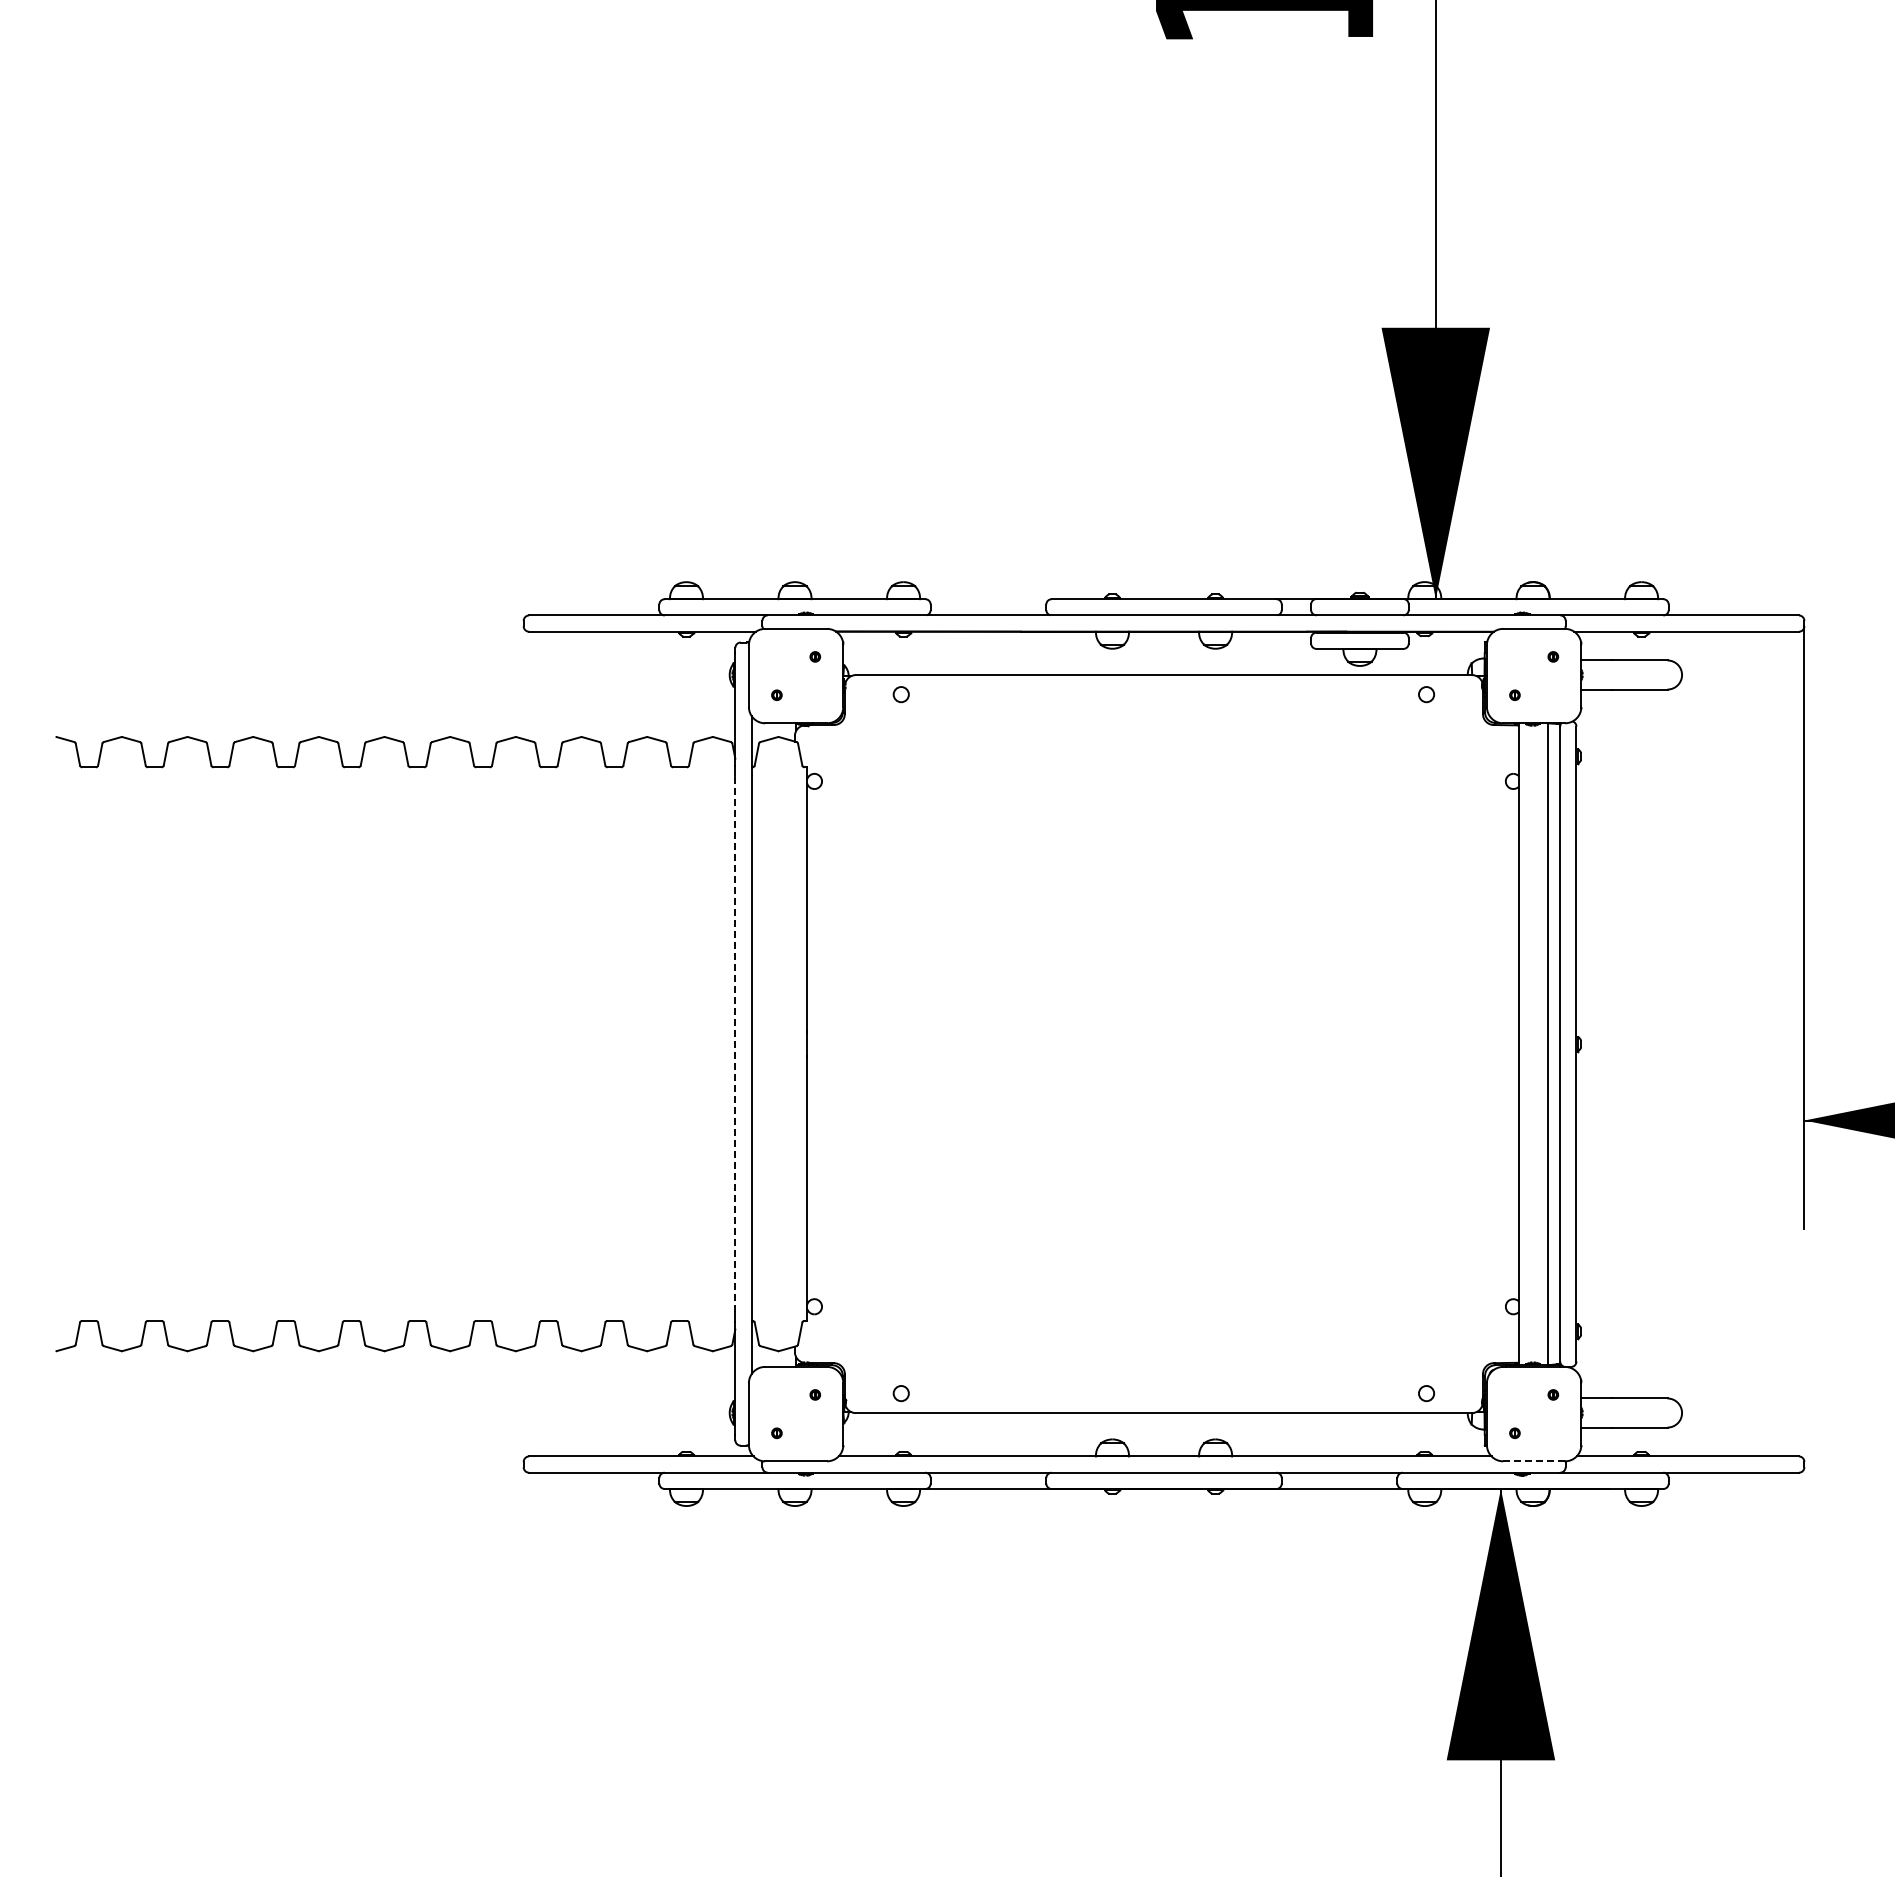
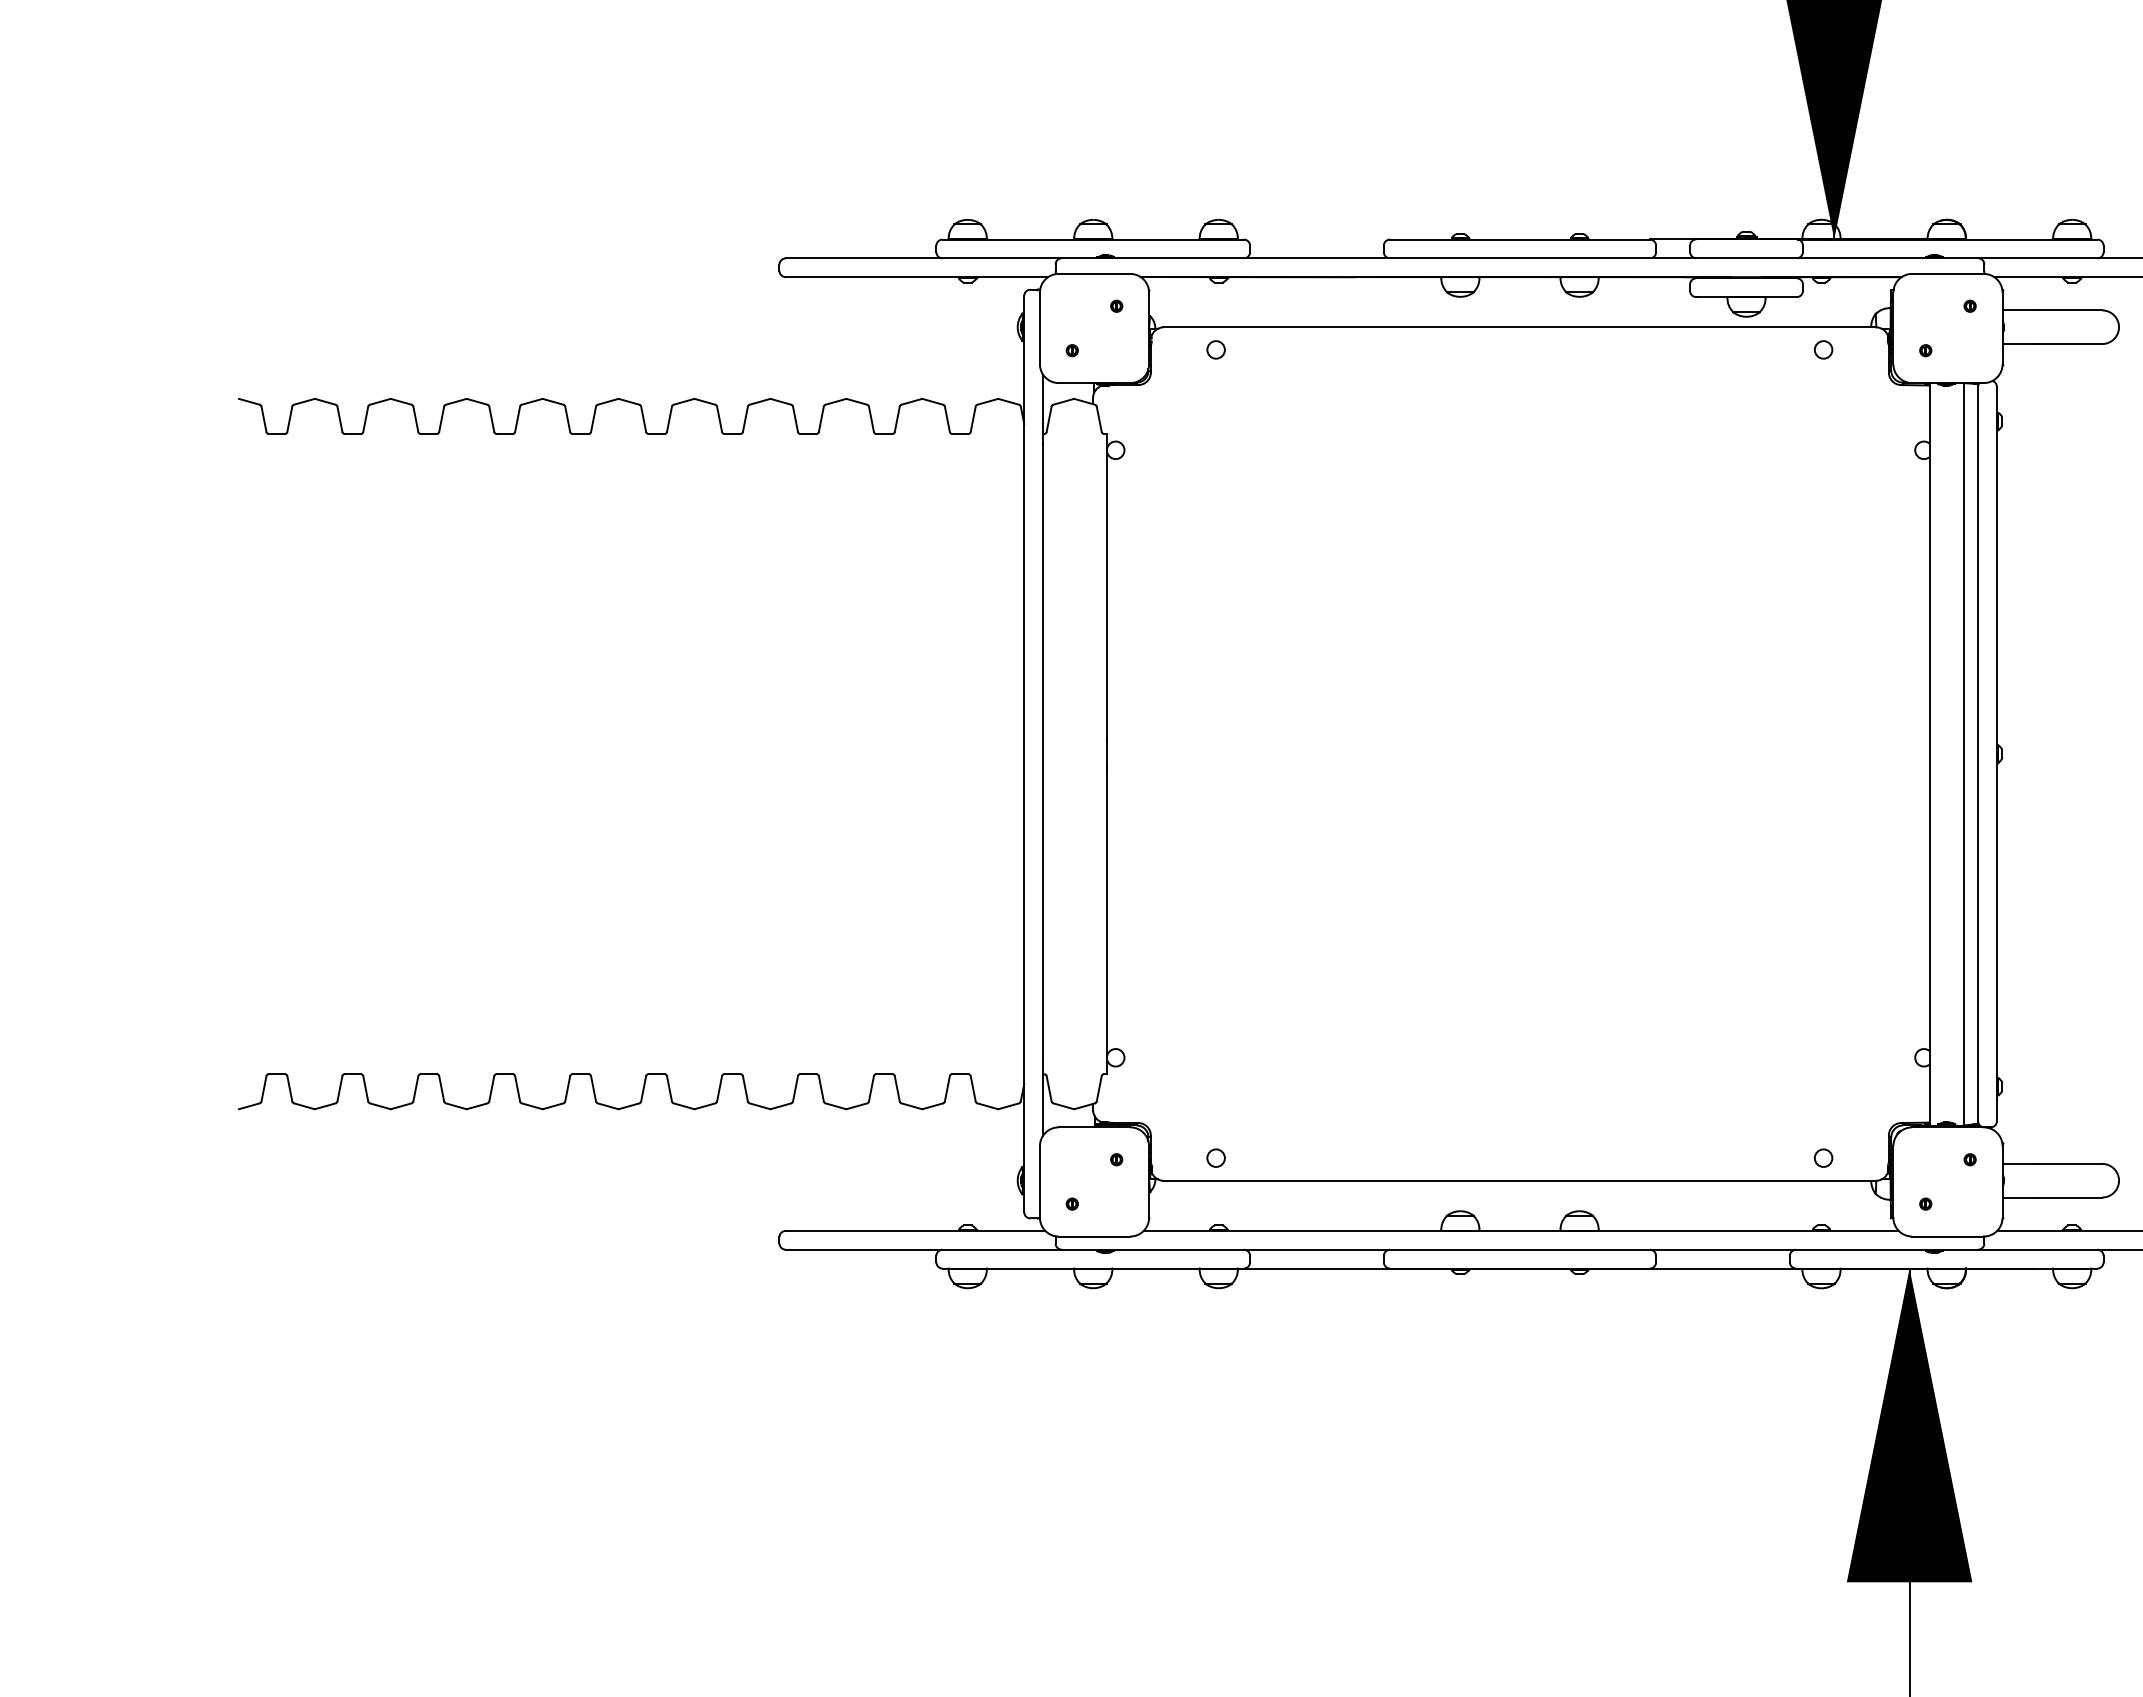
line: (735, 1043) -> (1024, 753), dashed -> solid
line: (1534, 1461) -> (1948, 1236), dashed -> solid

